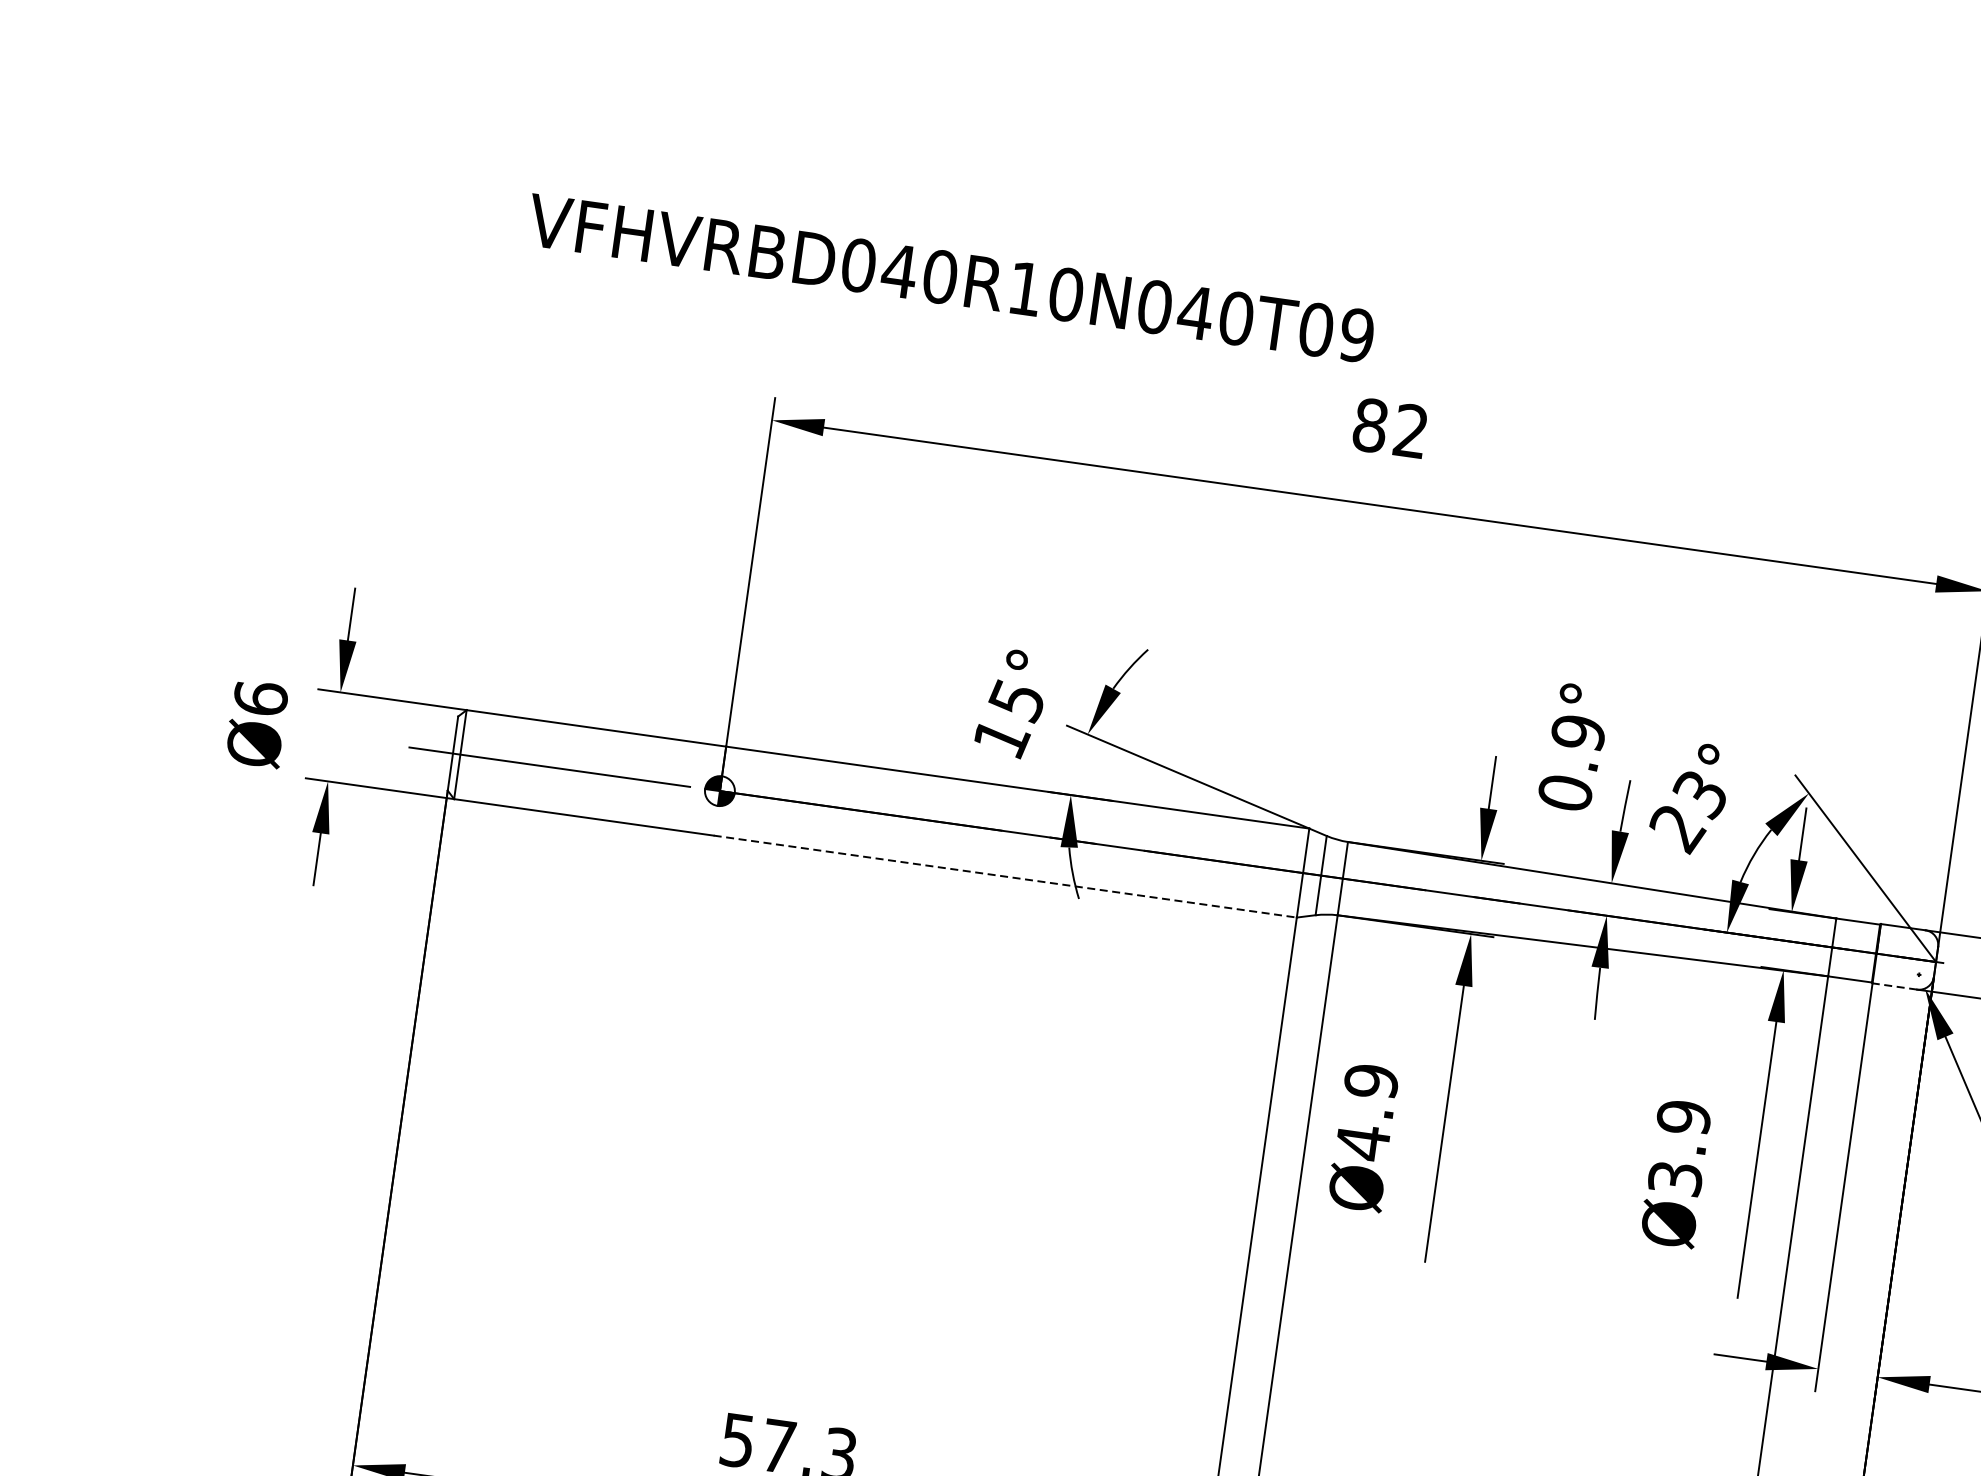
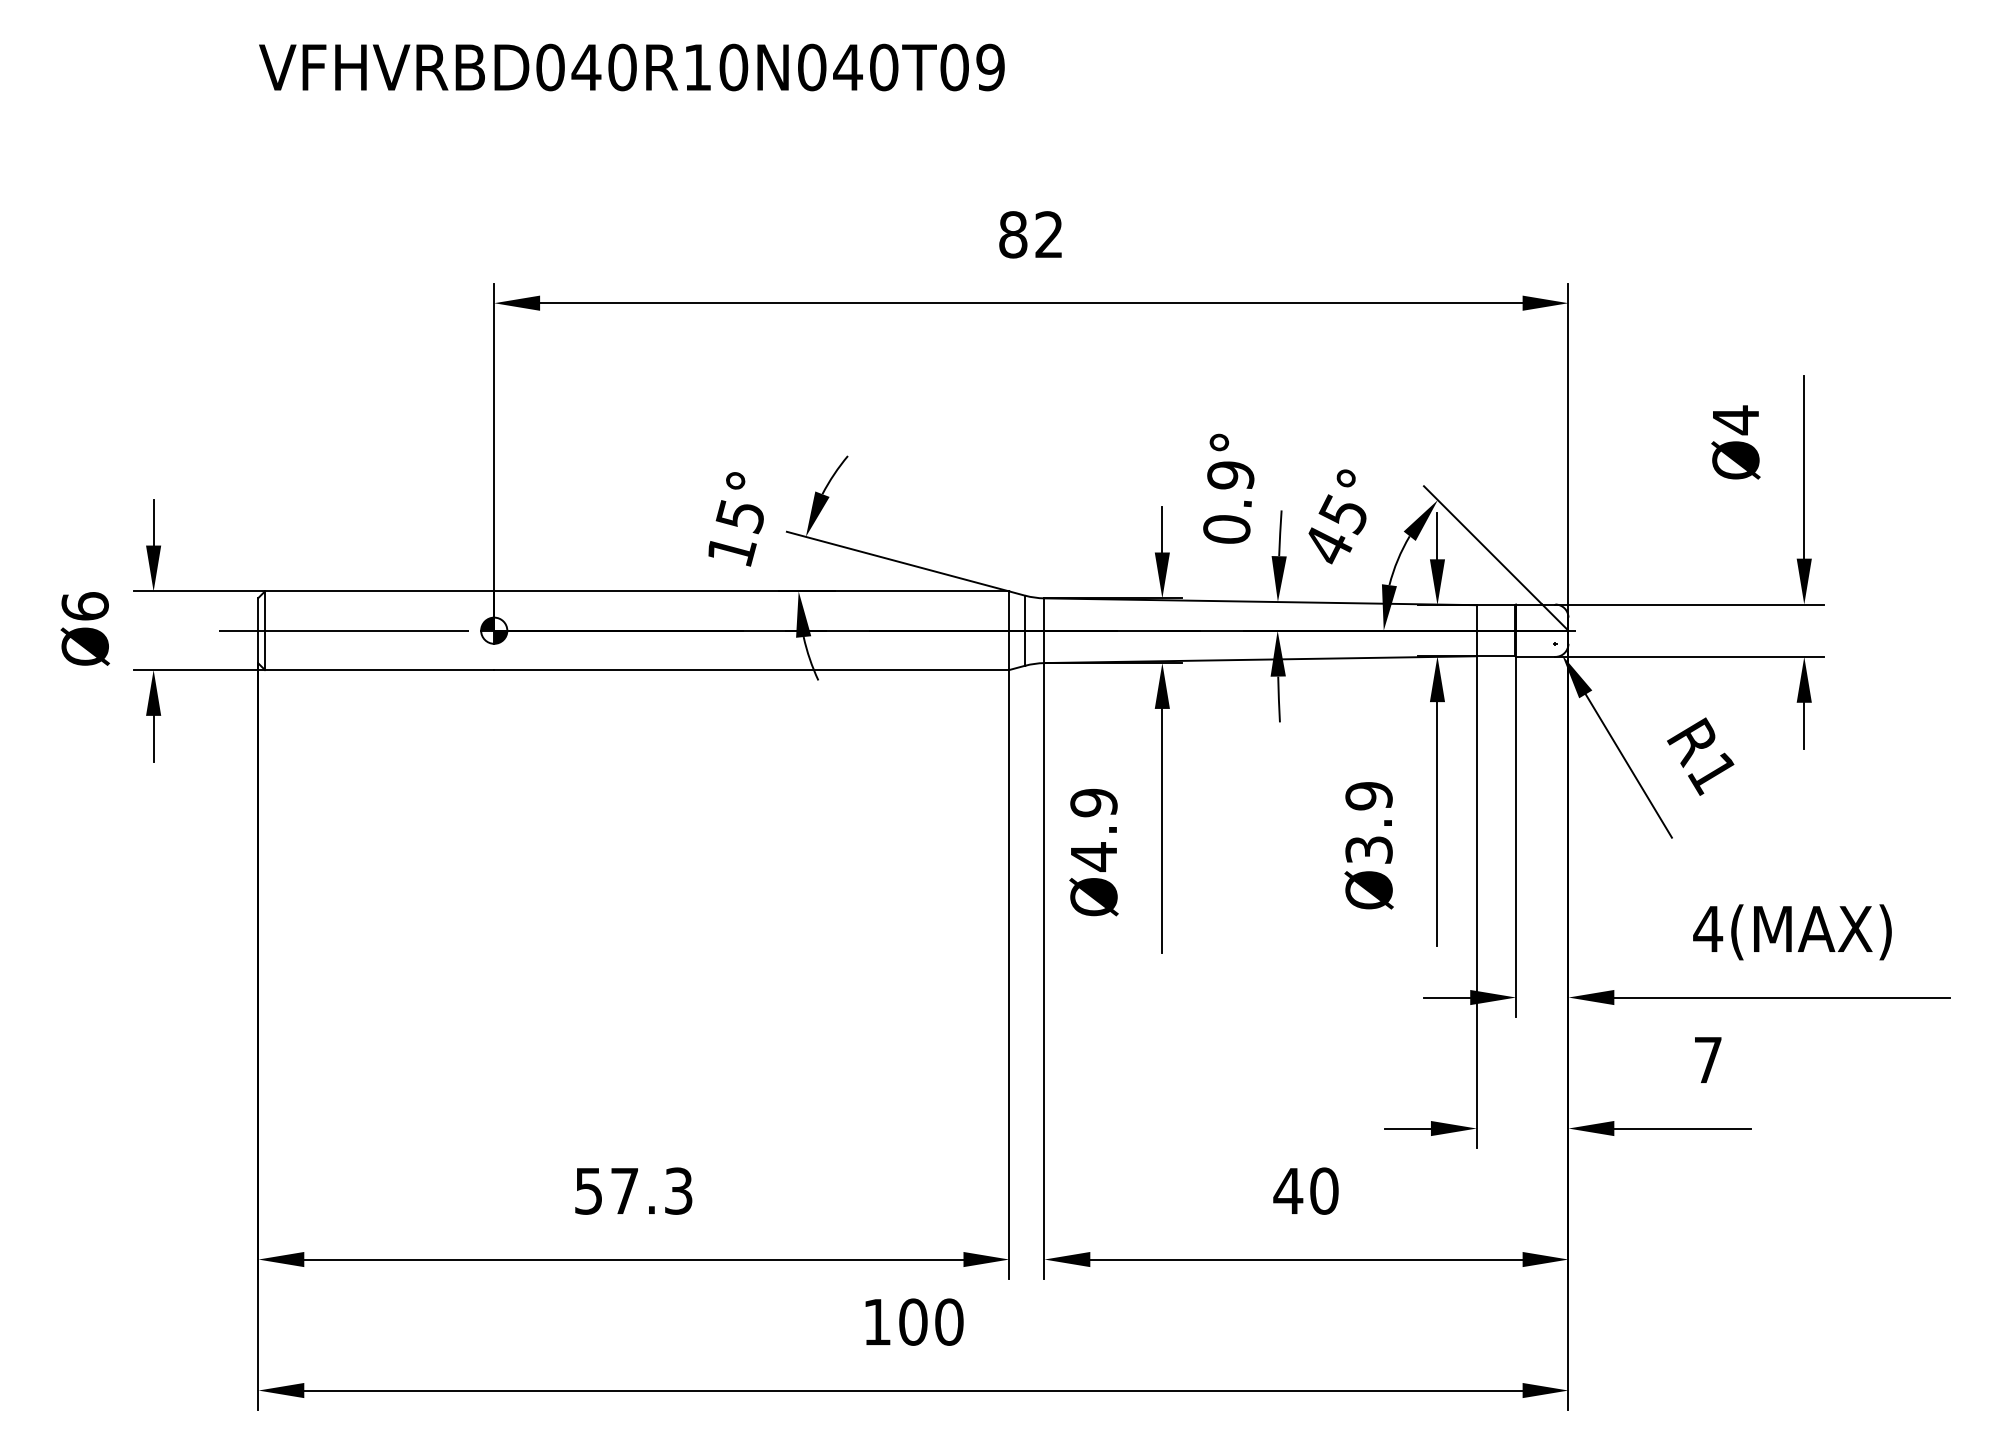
text: (950, 278) -> (631, 67), moved
text: (1687, 811) -> (1334, 530), 23° -> 45°
line: (1004, 877) -> (751, 670), dashed -> solid
line: (1894, 985) -> (1535, 656), dashed -> solid

